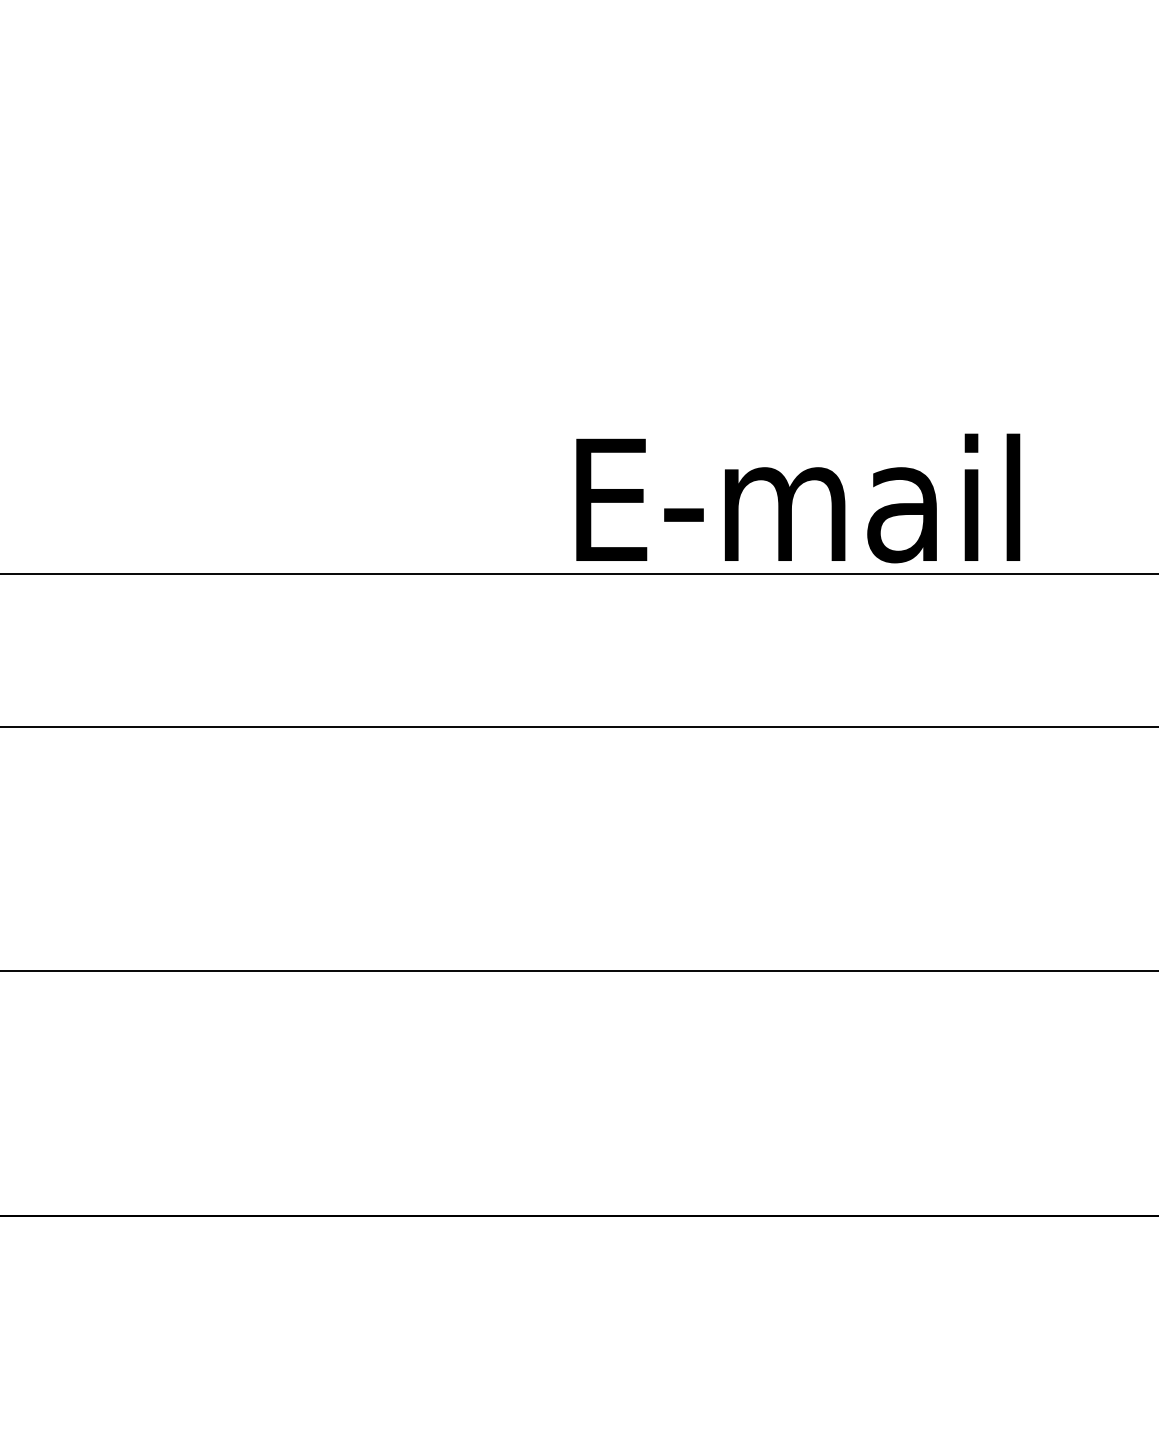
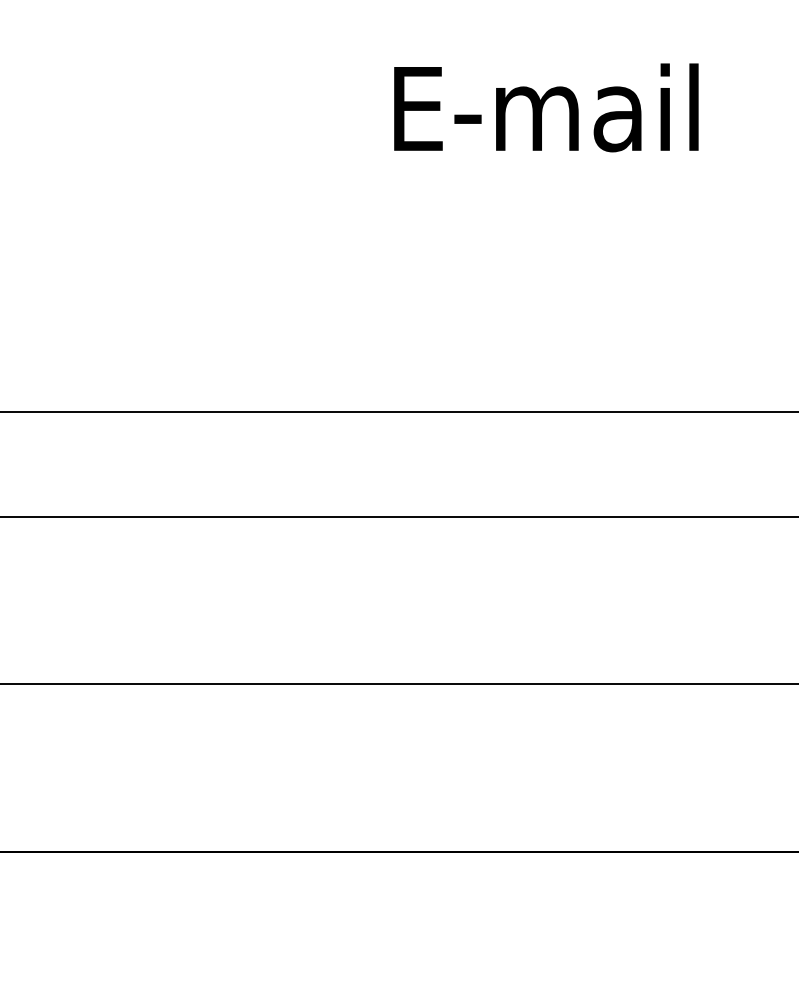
text: (798, 497) -> (546, 107), moved

